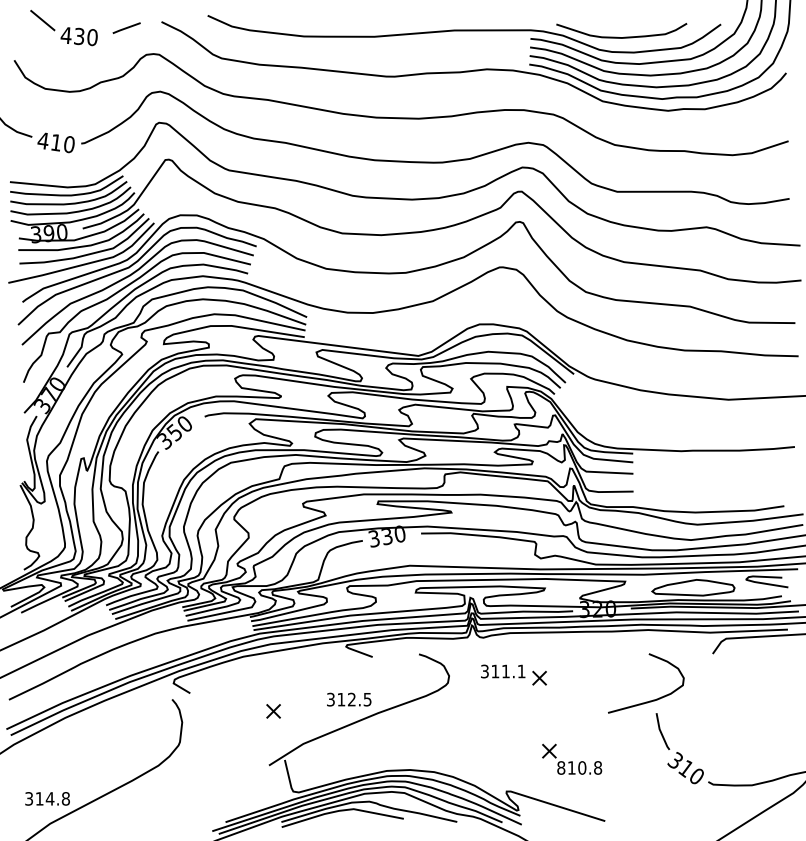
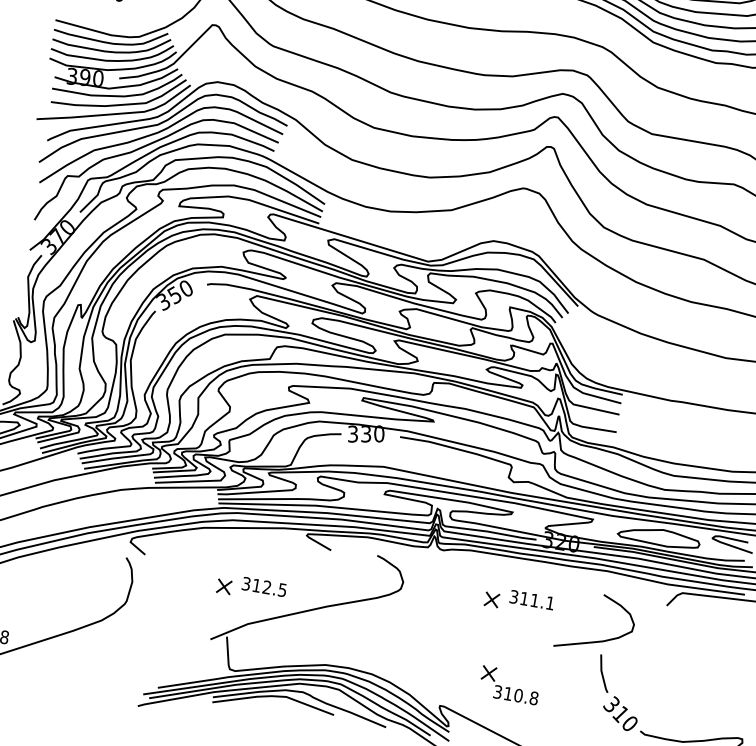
text: (503, 671) -> (532, 600), moved
text: (349, 699) -> (264, 586), moved
text: (561, 767) -> (498, 691), 810.8 -> 310.8

